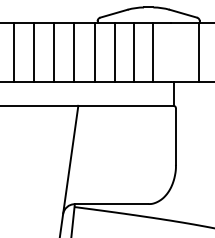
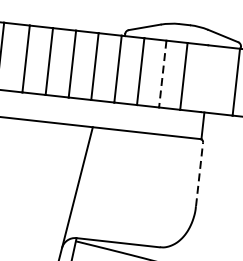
line: (134, 52) -> (163, 73), solid -> dashed
line: (176, 136) -> (200, 174), solid -> dashed

